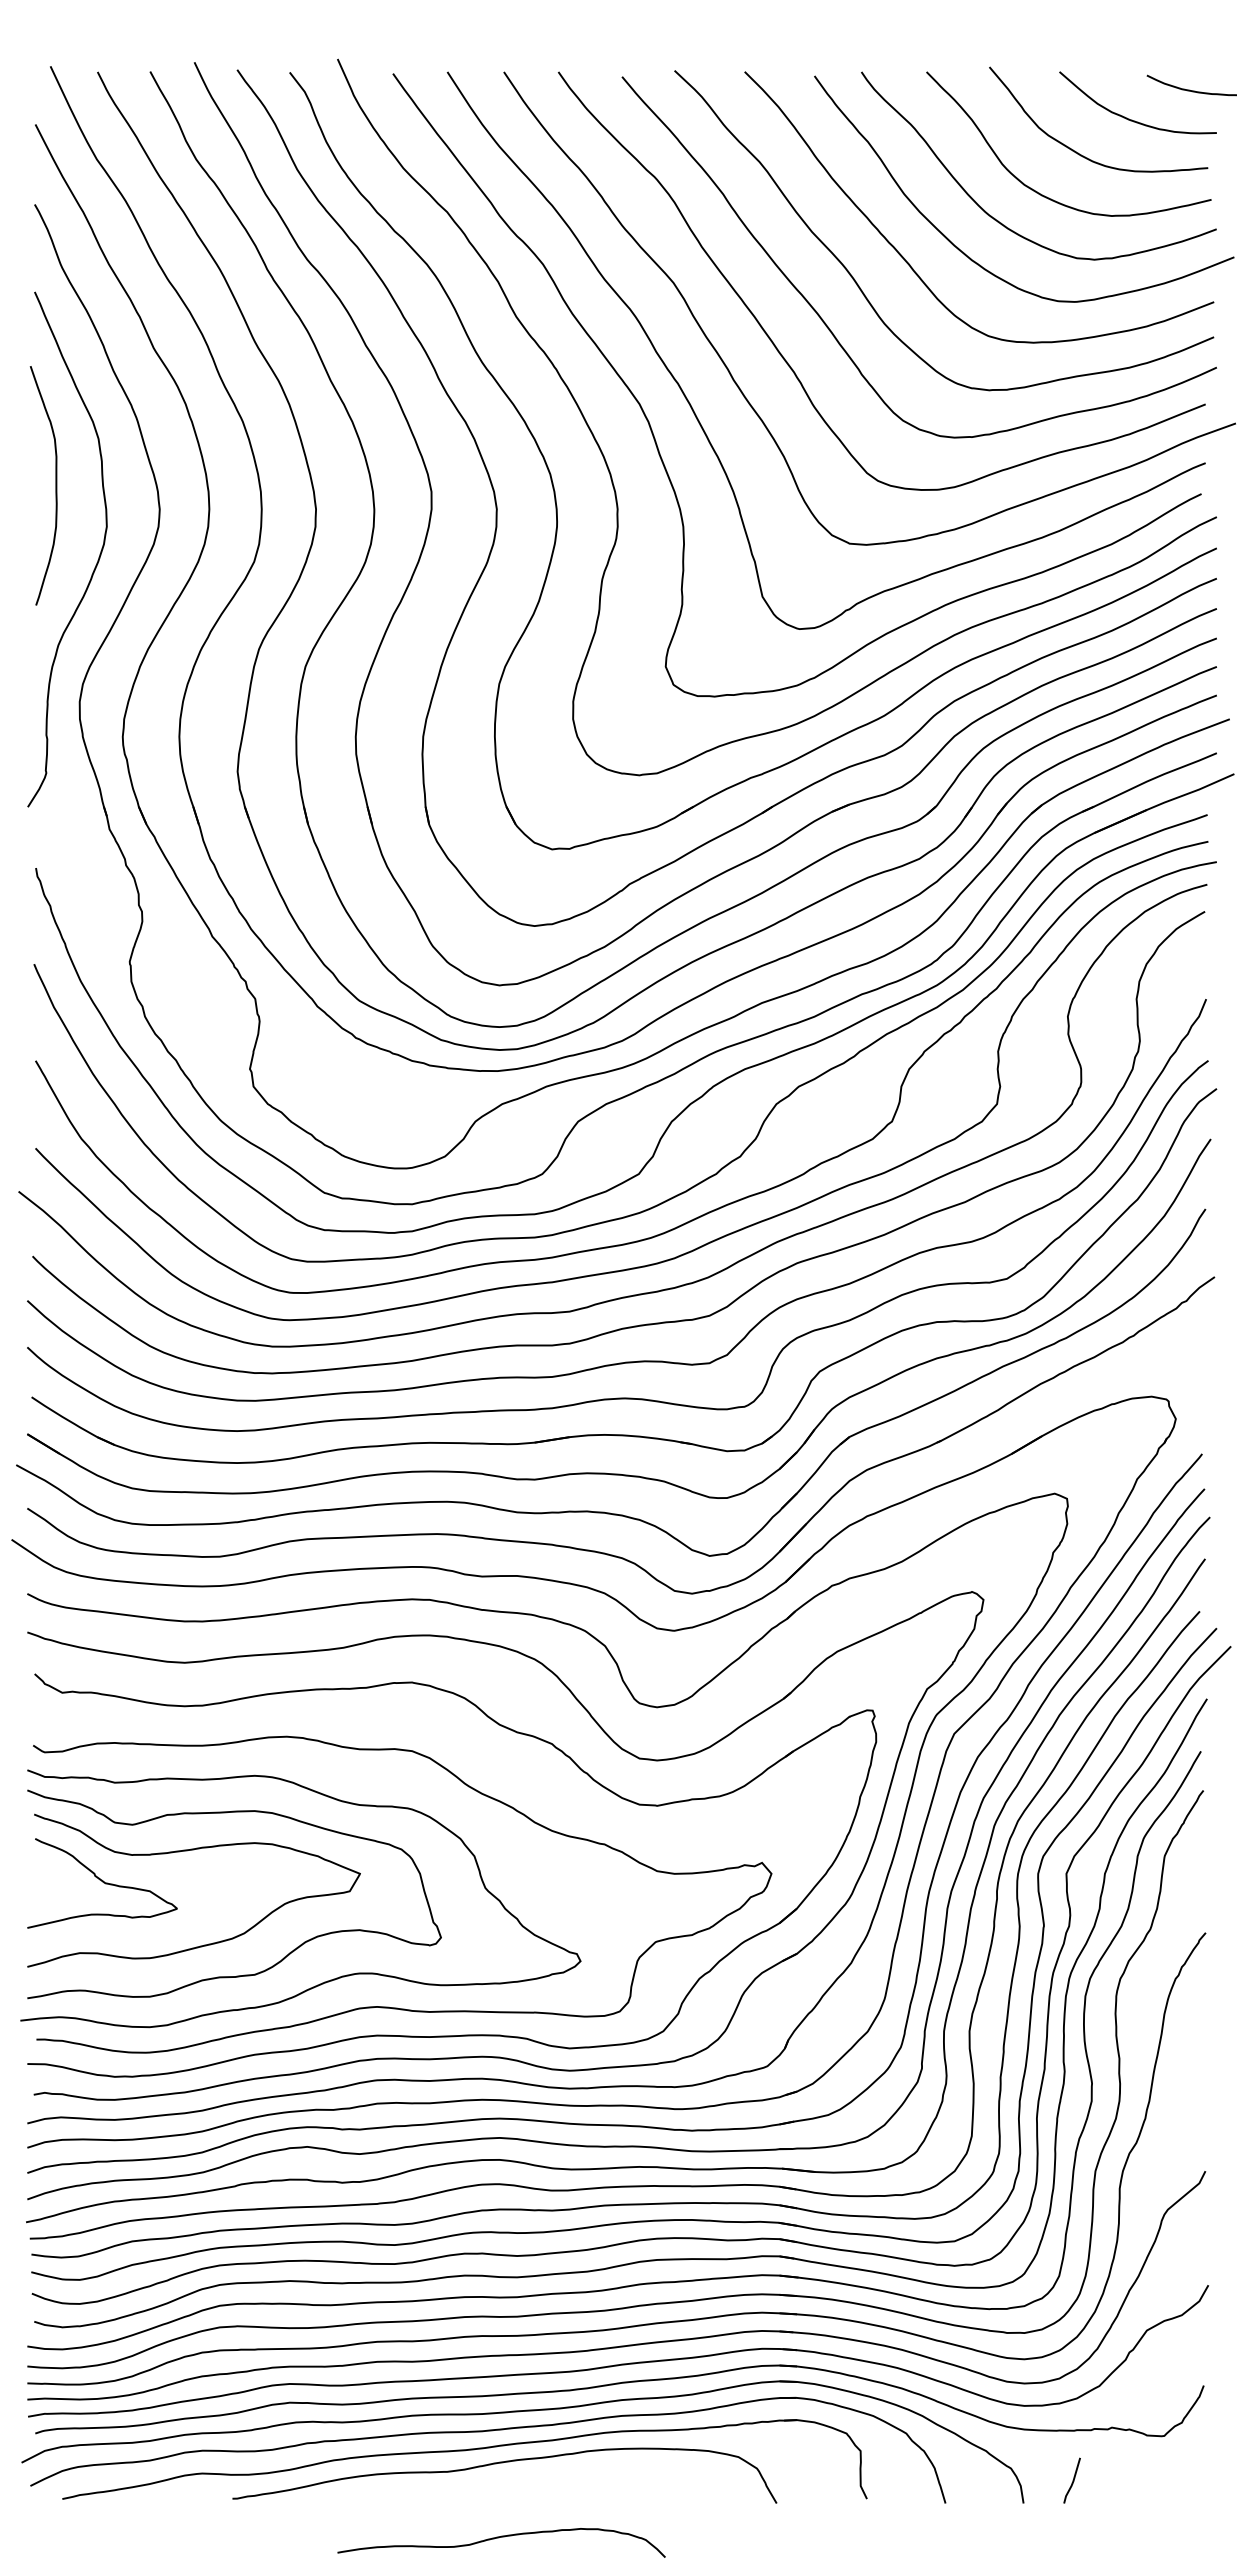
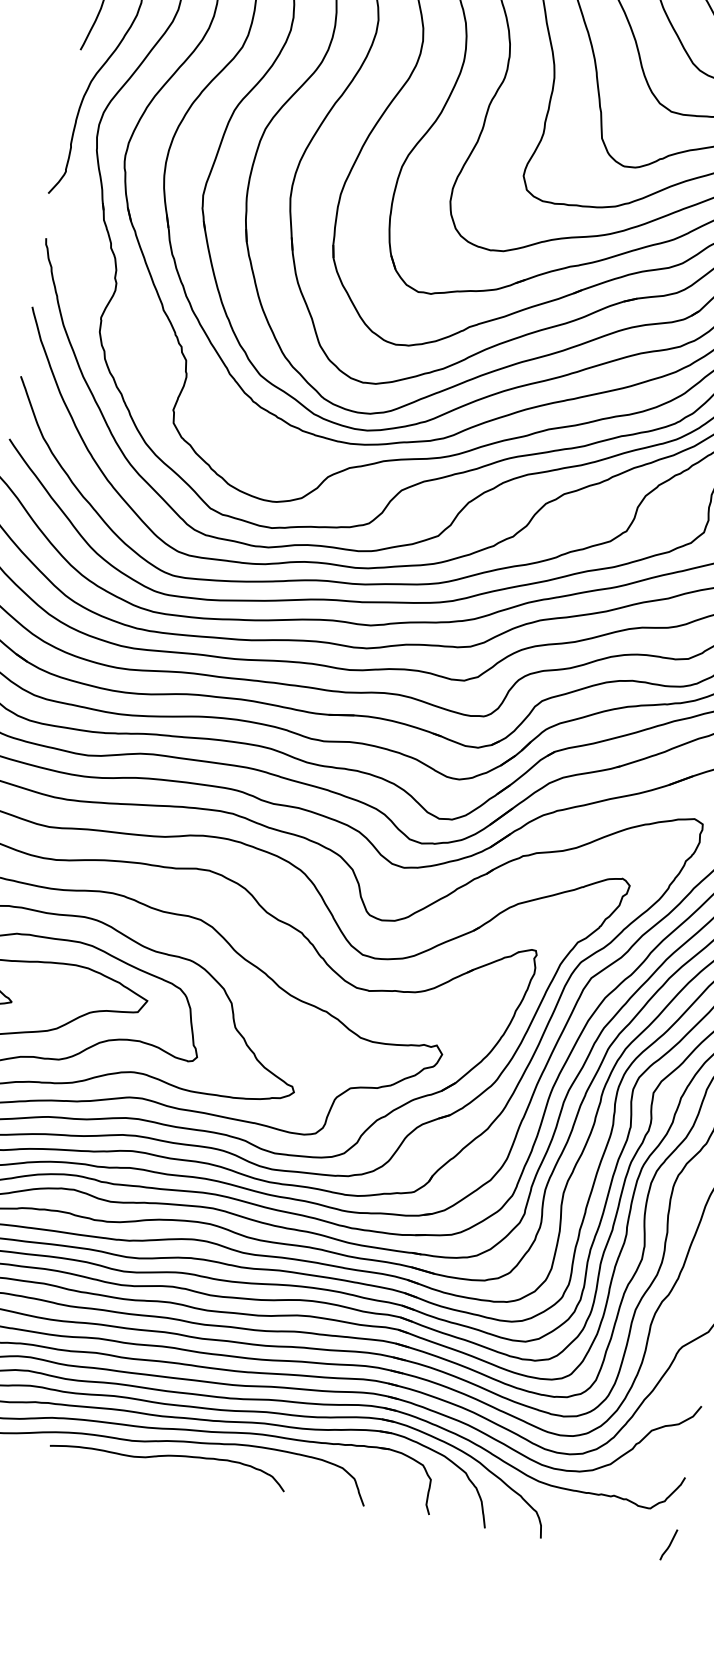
line: (1072, 2480) -> (669, 1544), moved
curve: (501, 2537) -> (169, 1456), moved

